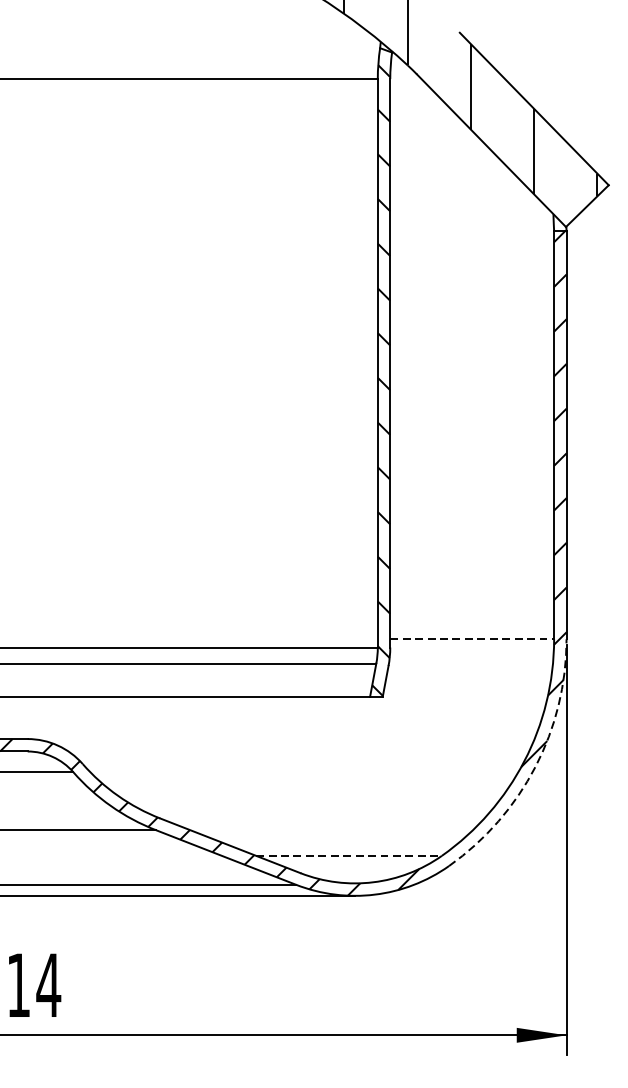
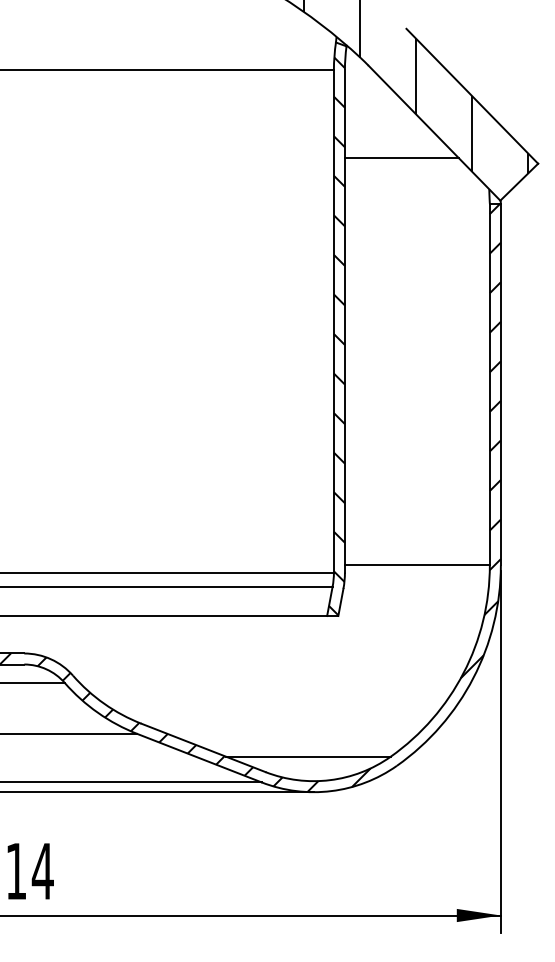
line: (454, 178) -> (401, 157), added
line: (472, 639) -> (417, 565), dashed -> solid
arc: (535, 767) -> (473, 678), dashed -> solid
line: (349, 855) -> (308, 756), dashed -> solid

